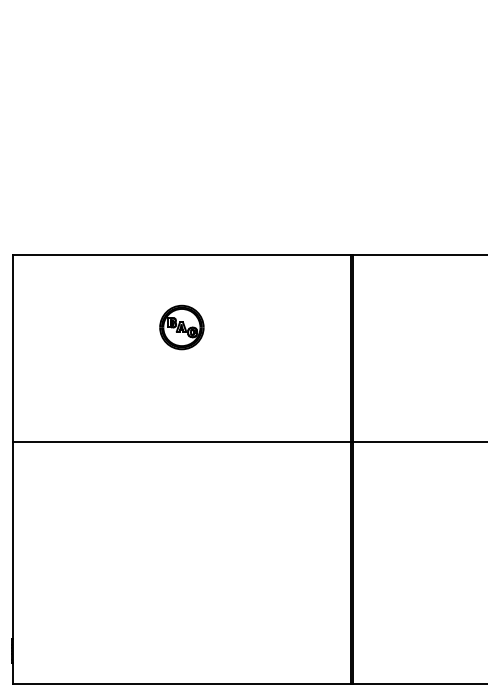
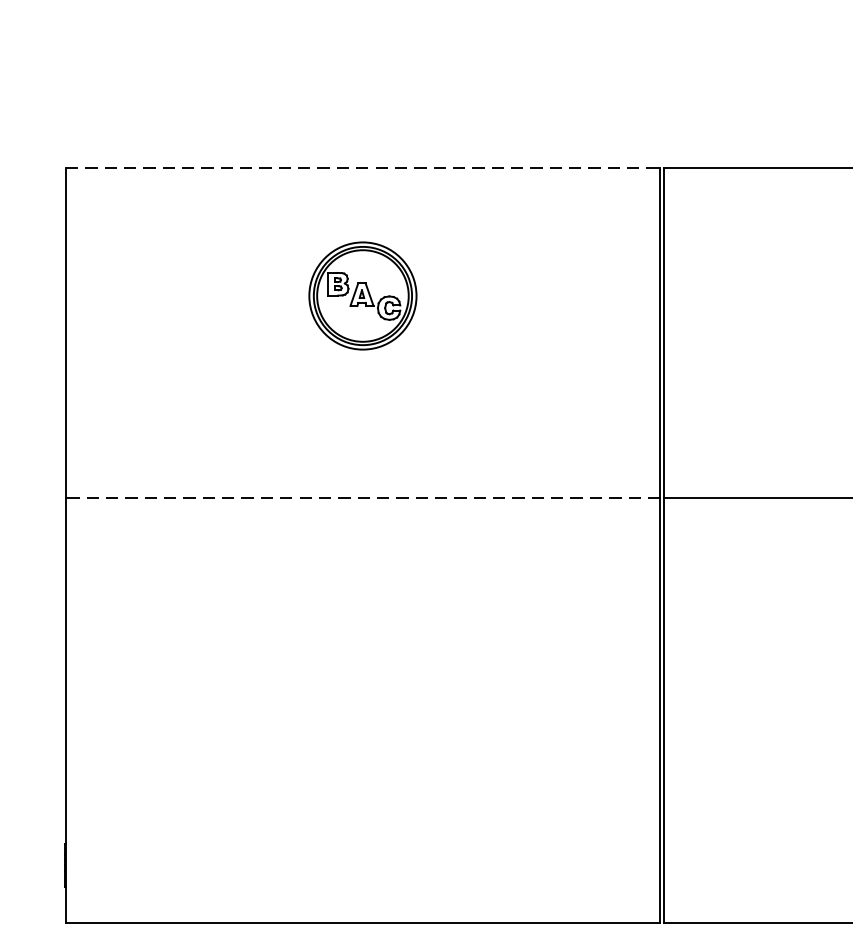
line: (181, 255) -> (362, 169), solid -> dashed
part: (181, 327) -> (362, 295), size x1.4
line: (181, 442) -> (362, 498), solid -> dashed

